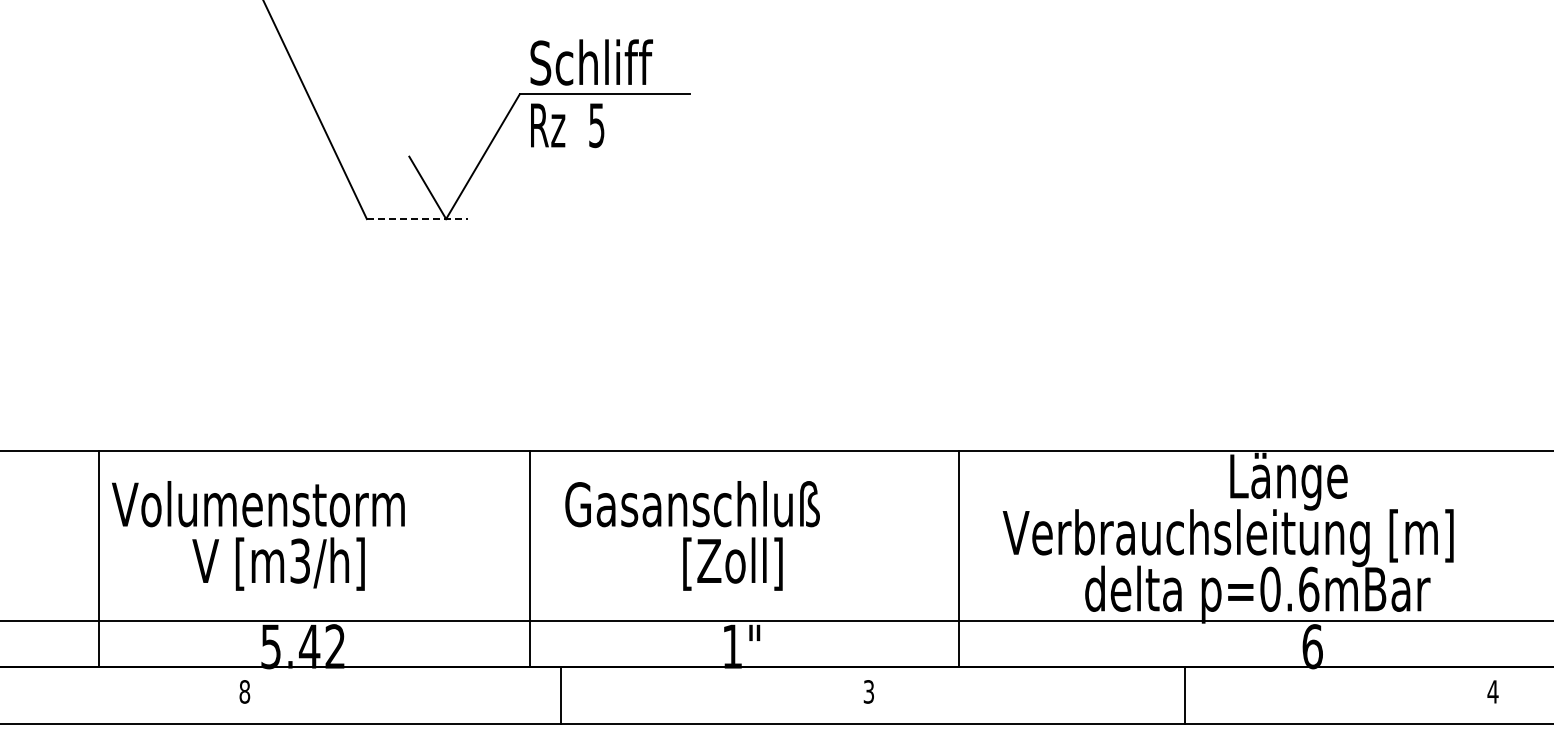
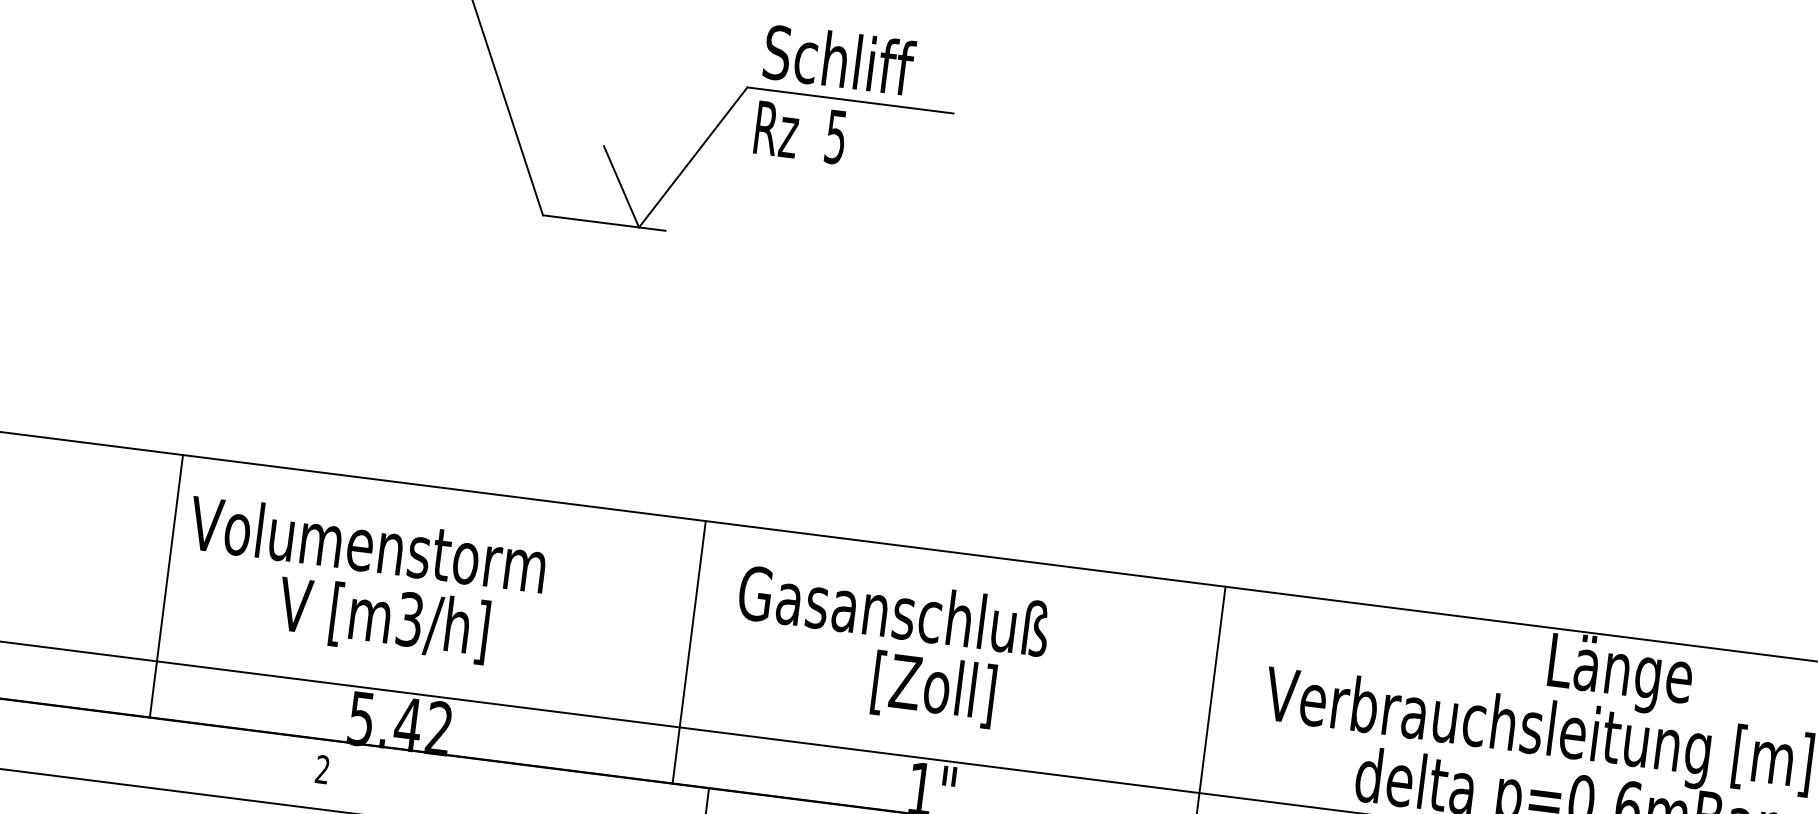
line: (417, 219) -> (604, 223), dashed -> solid
text: (244, 691) -> (322, 769), 8 -> 2

